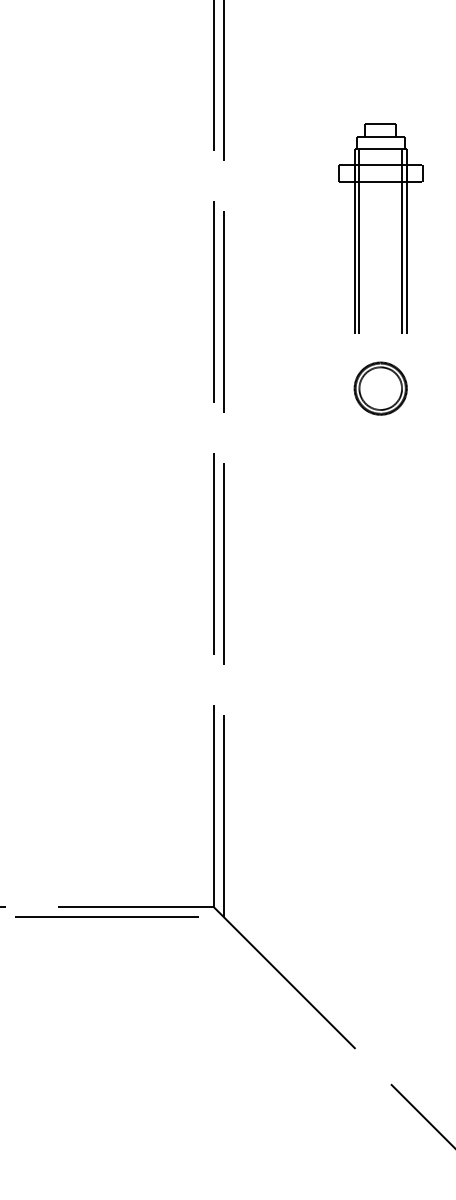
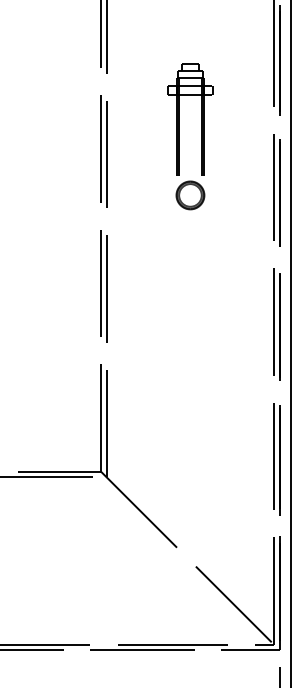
part: (360, 227) -> (179, 119), moved

